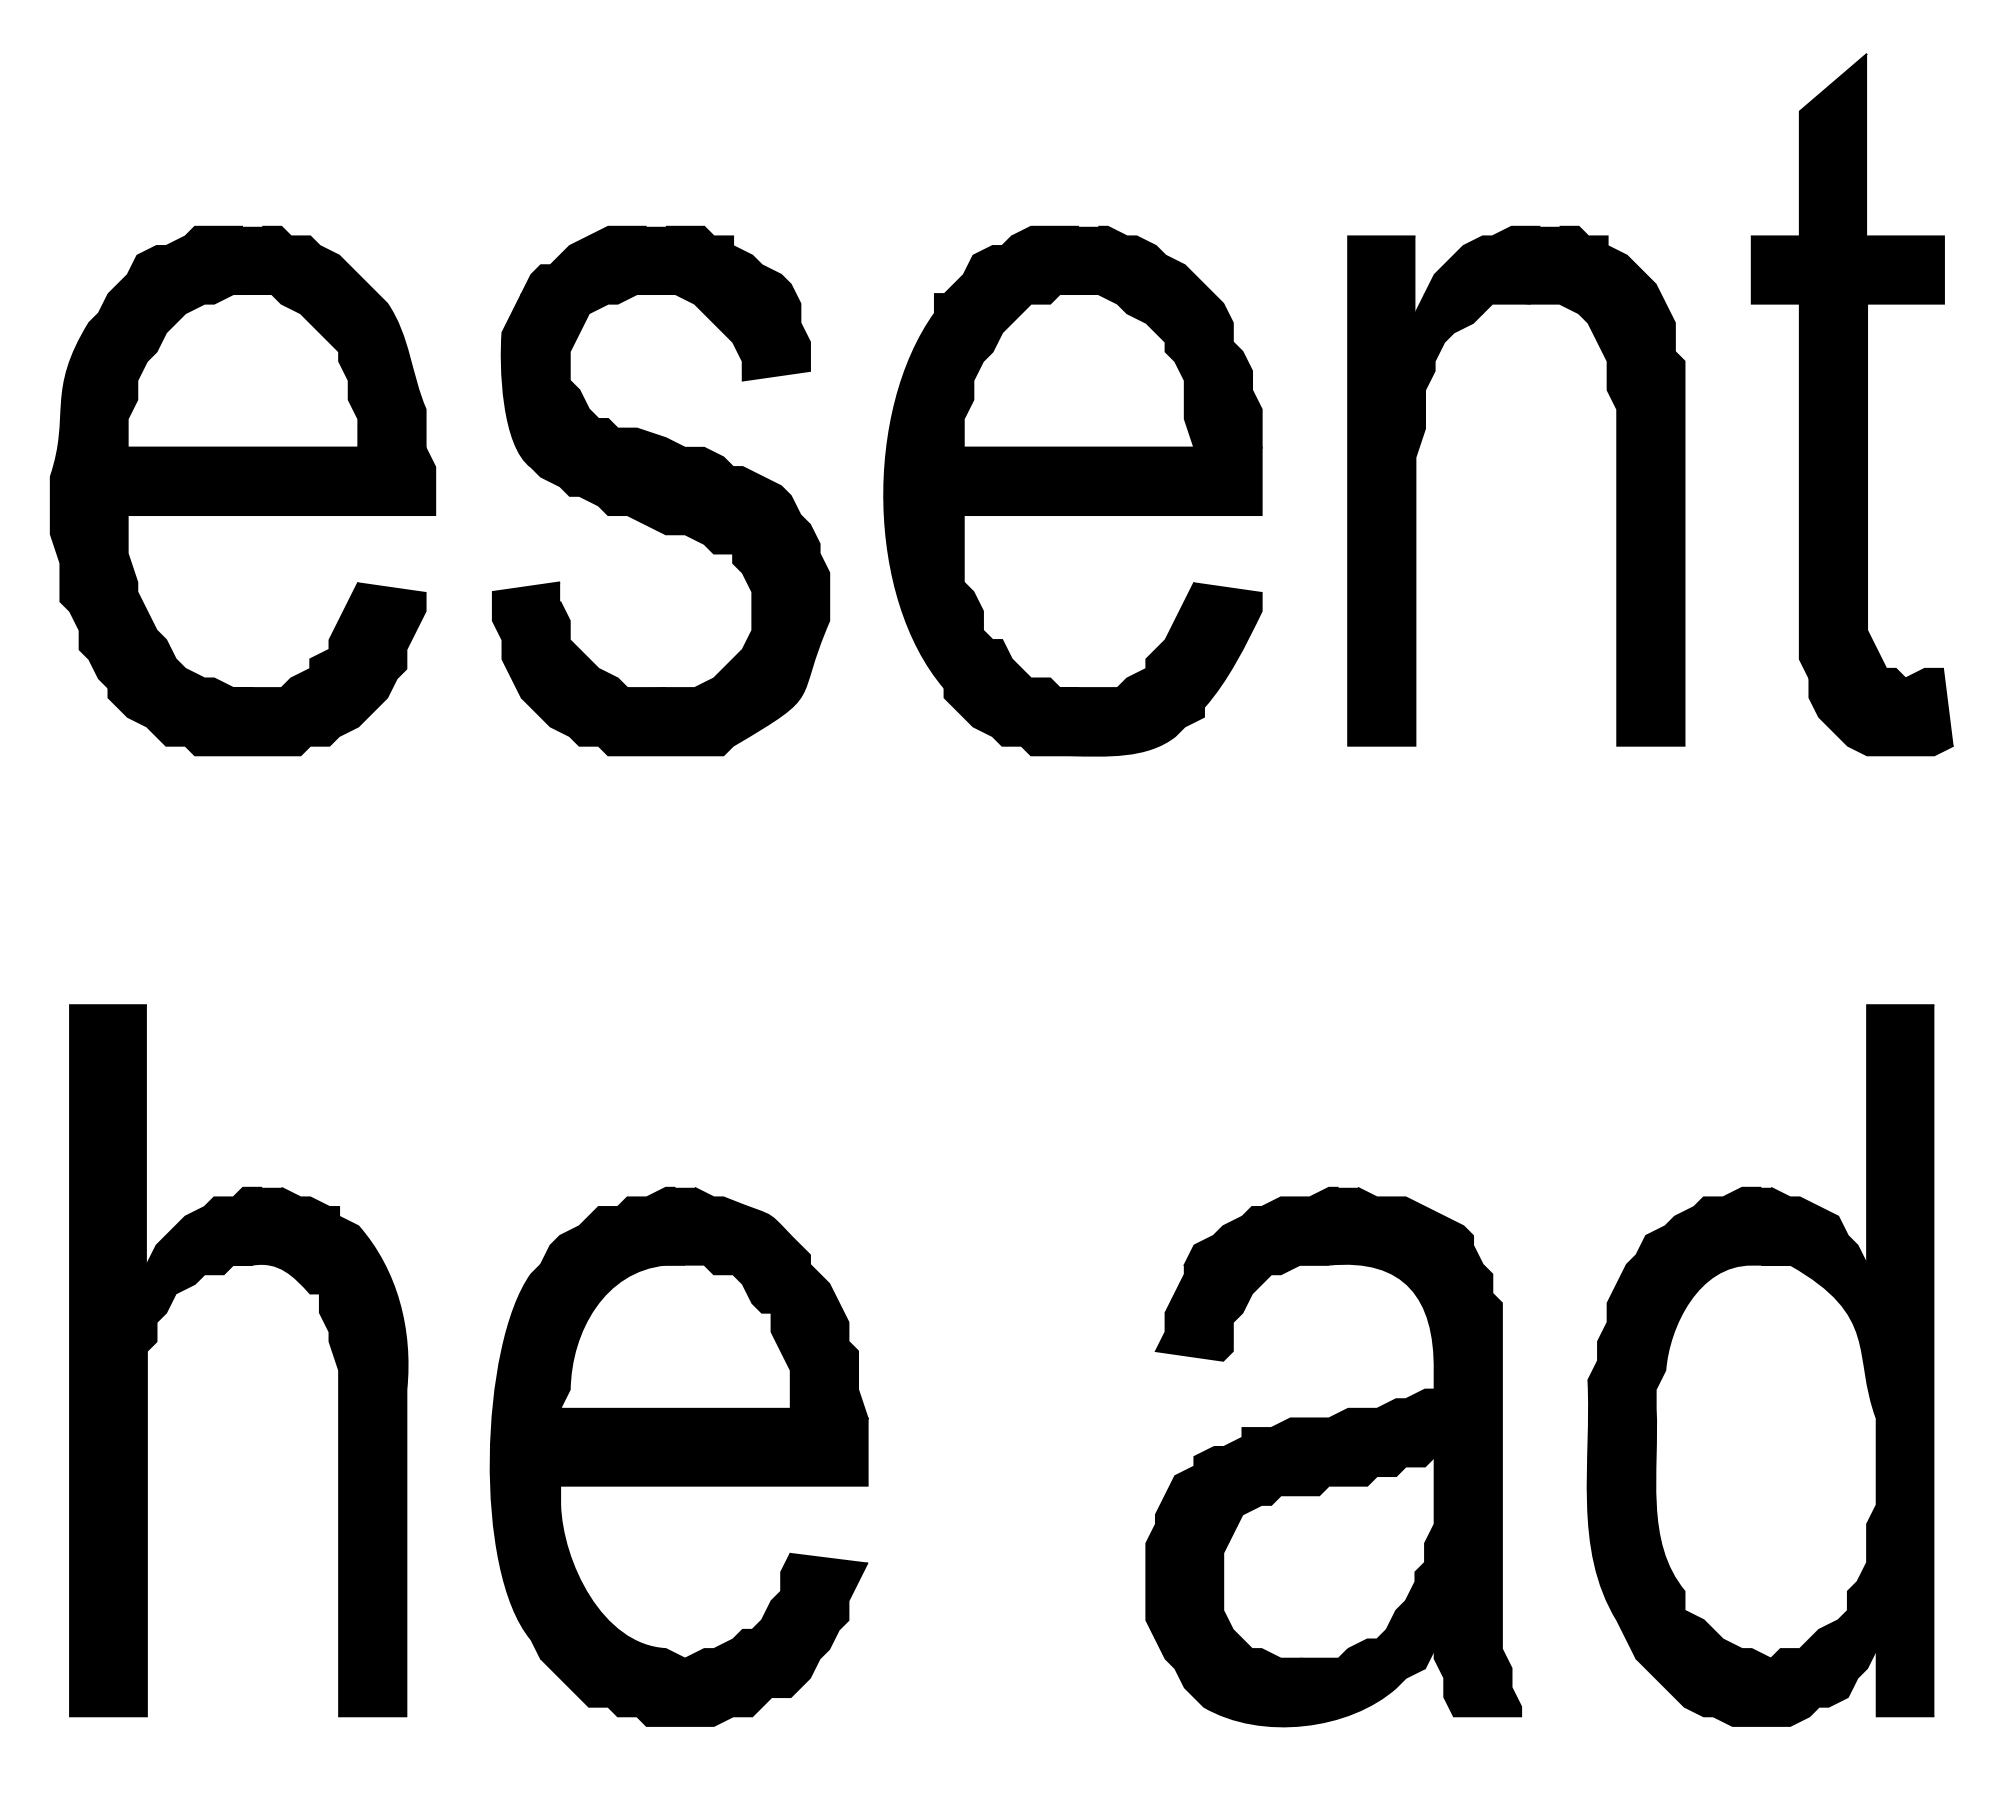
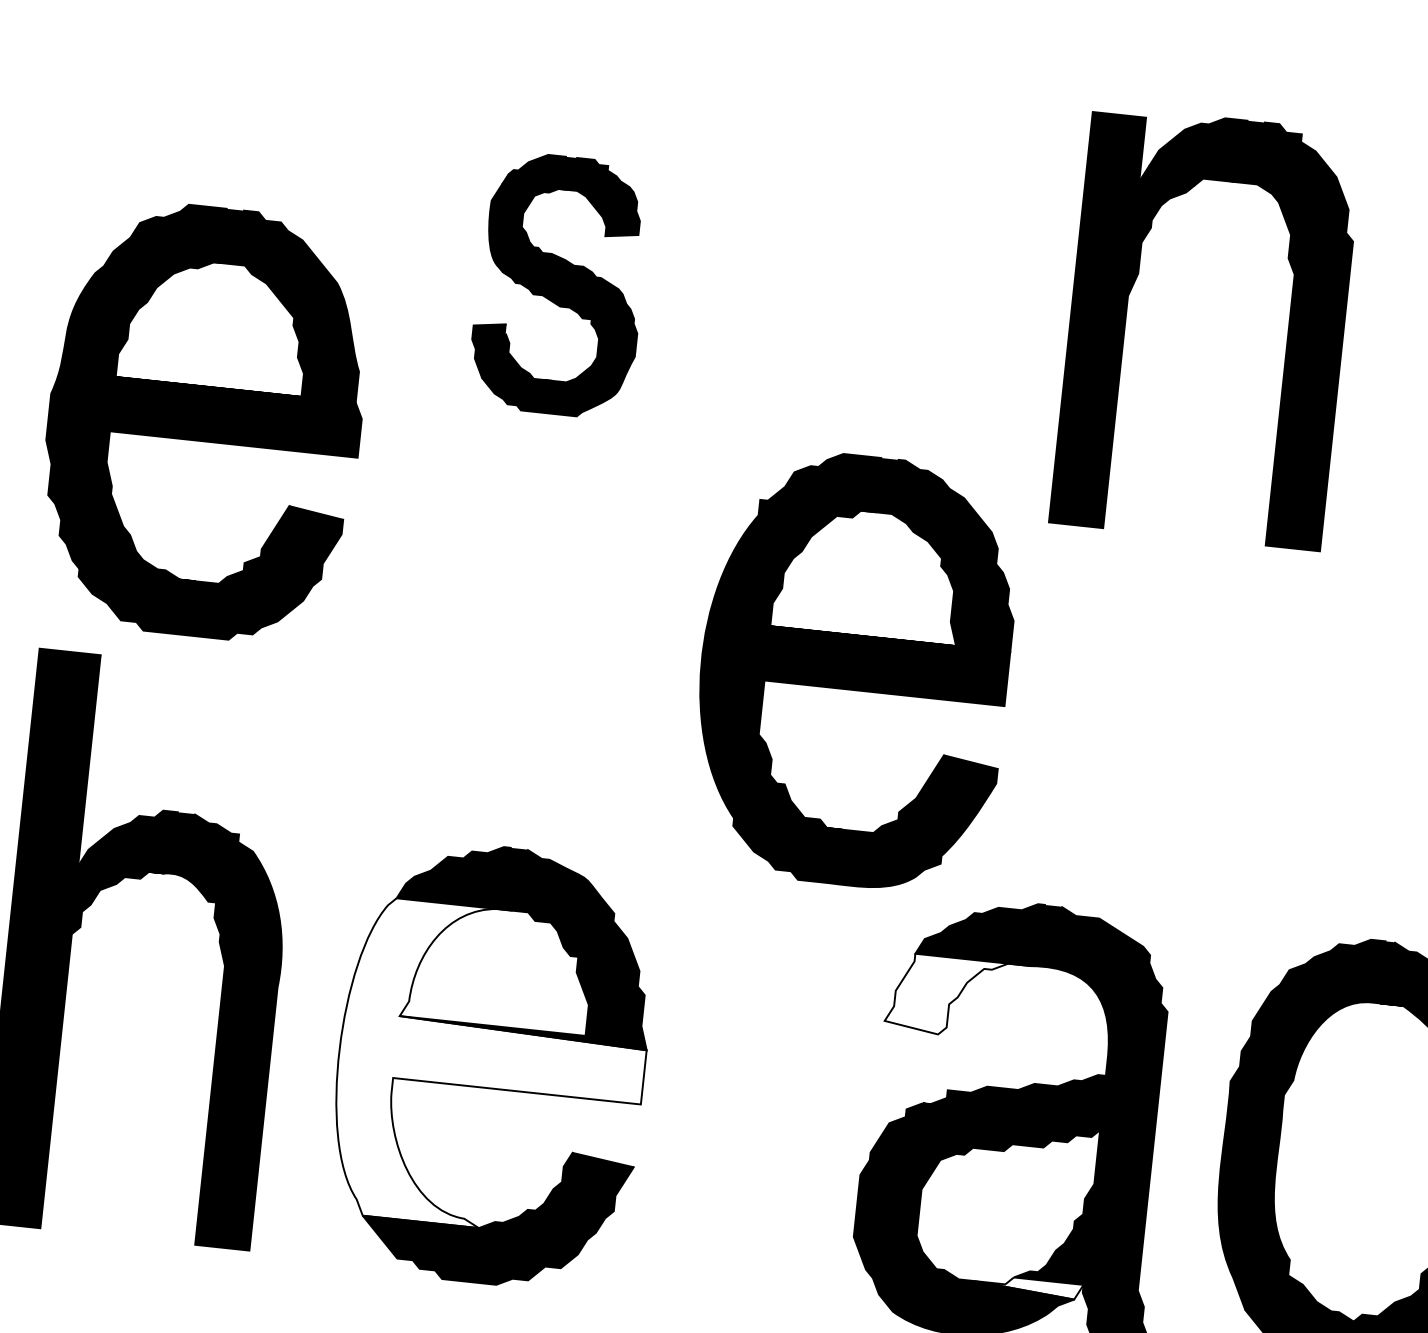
part: (1416, 485) -> (1126, 318), moved
part: (242, 490) -> (204, 421), moved
part: (661, 490) -> (560, 285), size x0.6
part: (1072, 490) -> (854, 670), moved
fill: (1241, 1312) -> (956, 997), removed
fill: (678, 1461) -> (490, 1068), removed
fill: (1367, 1658) -> (1028, 1286), removed

